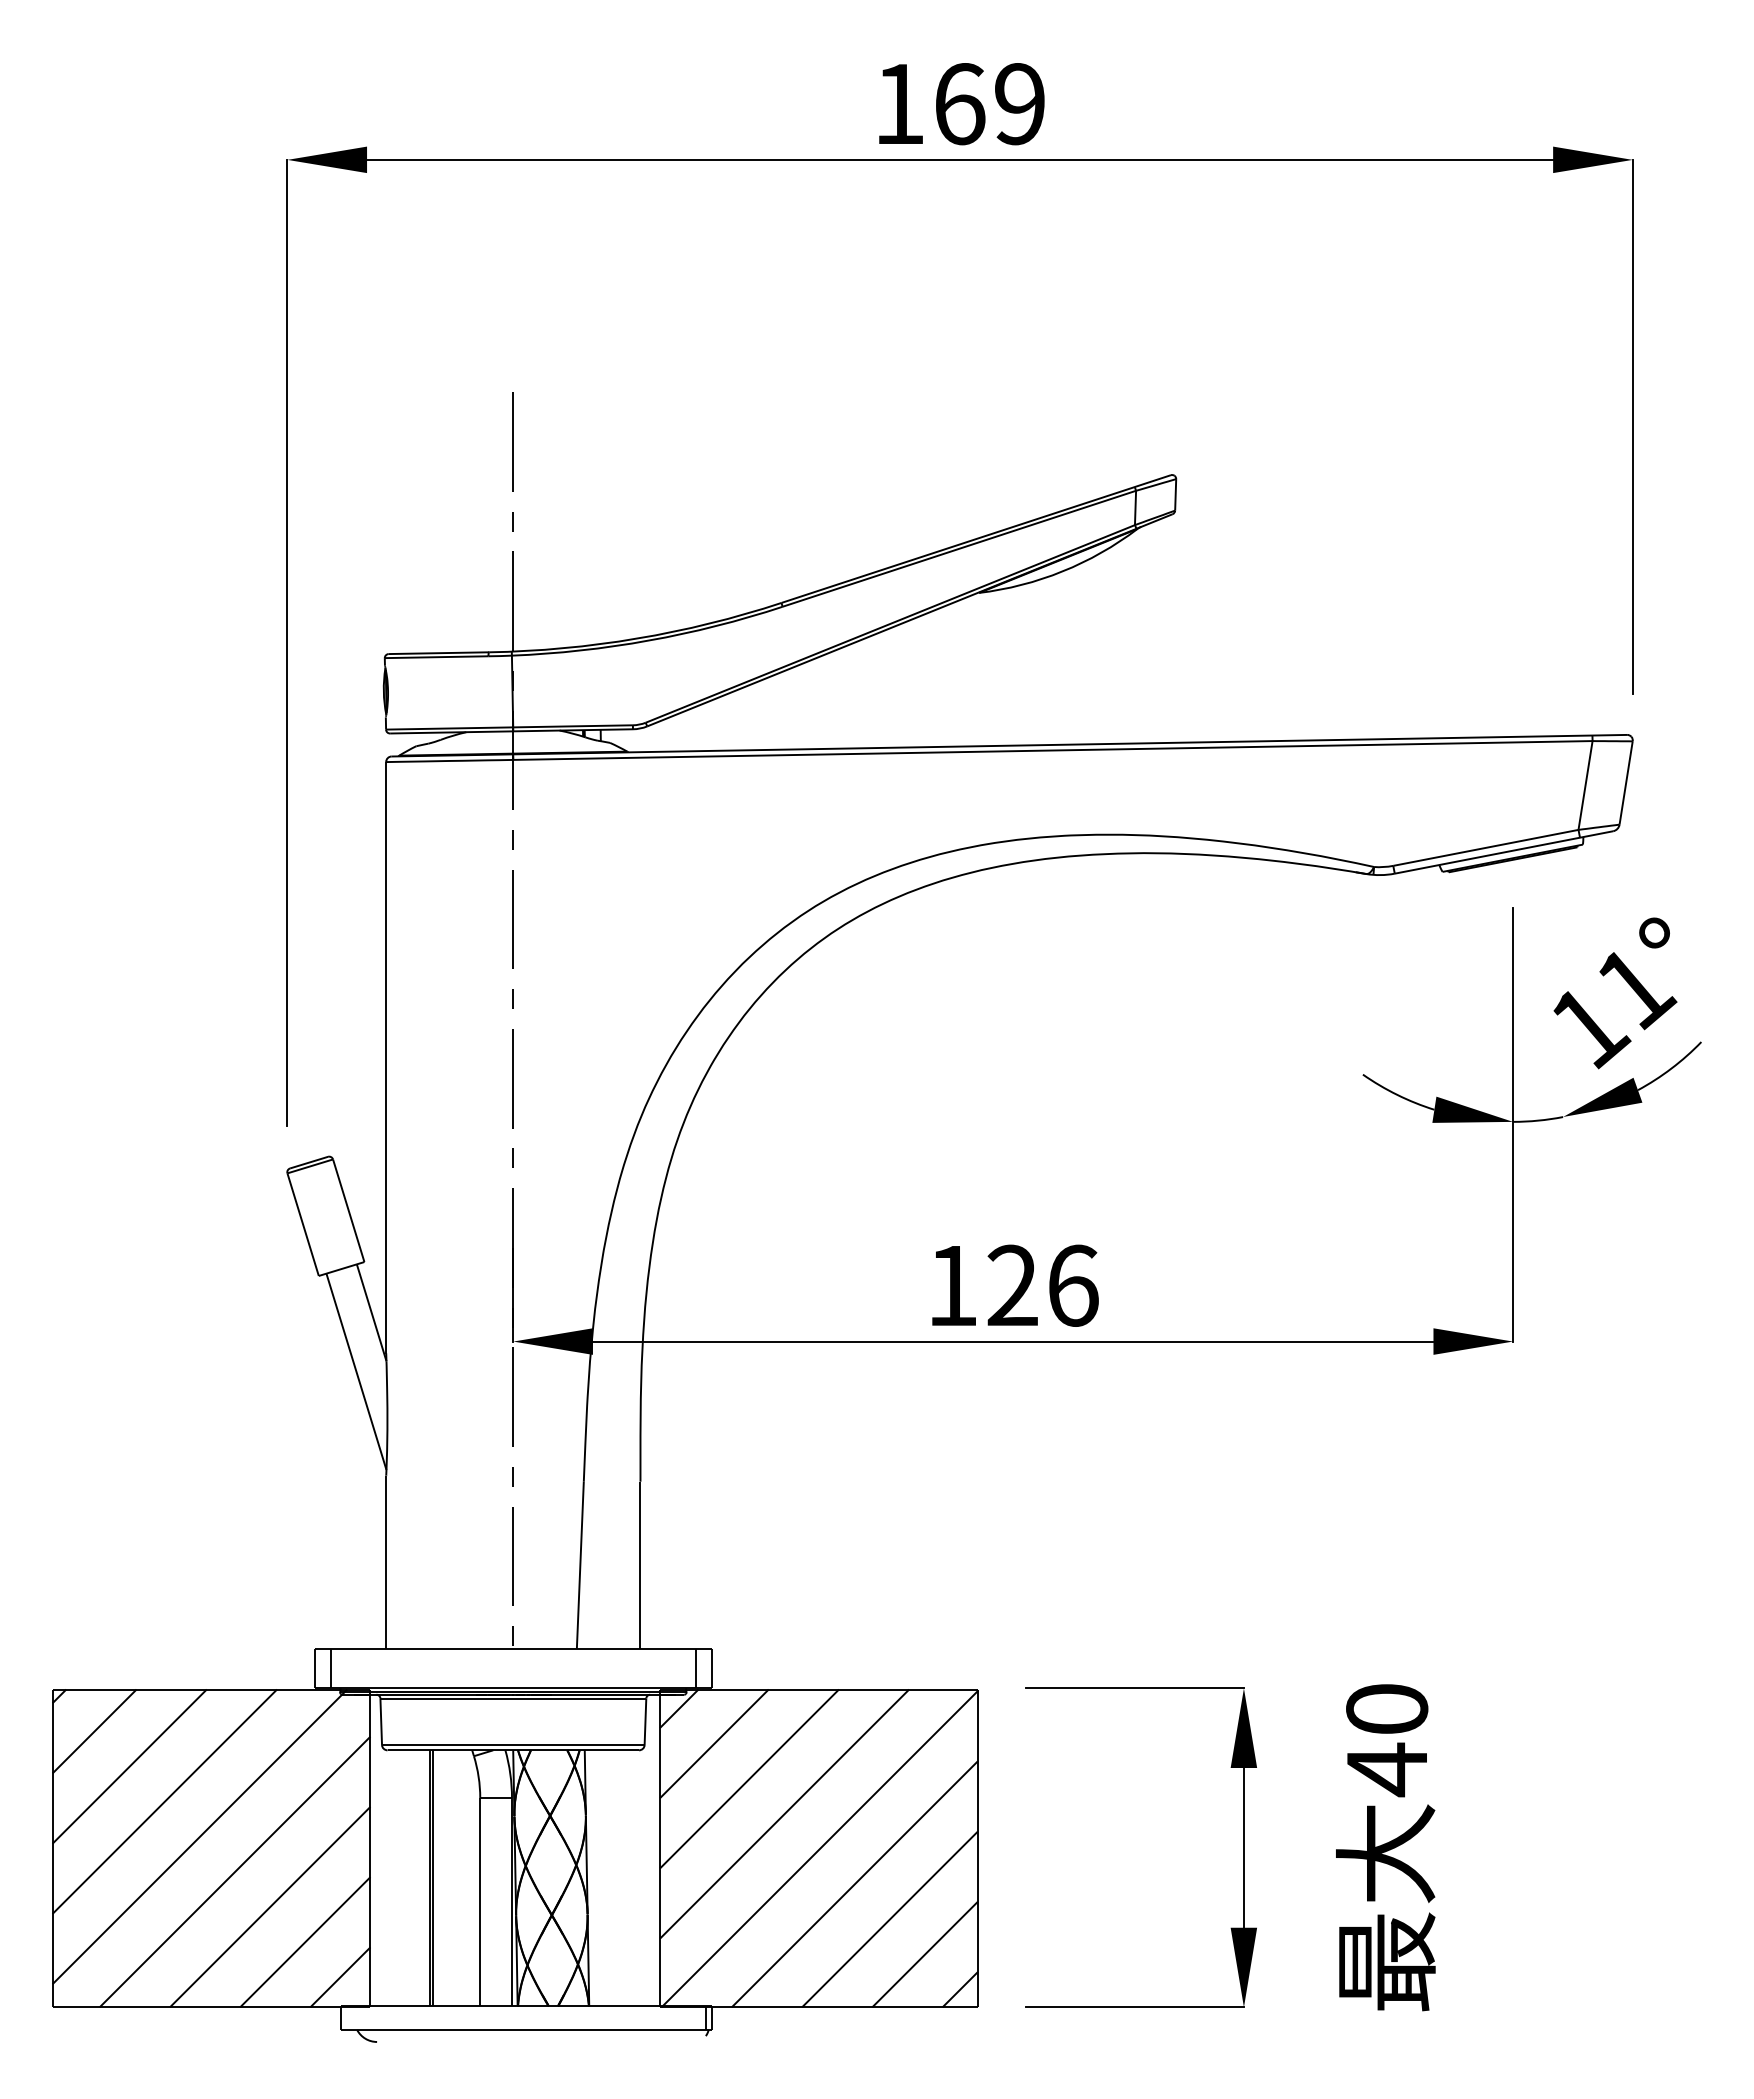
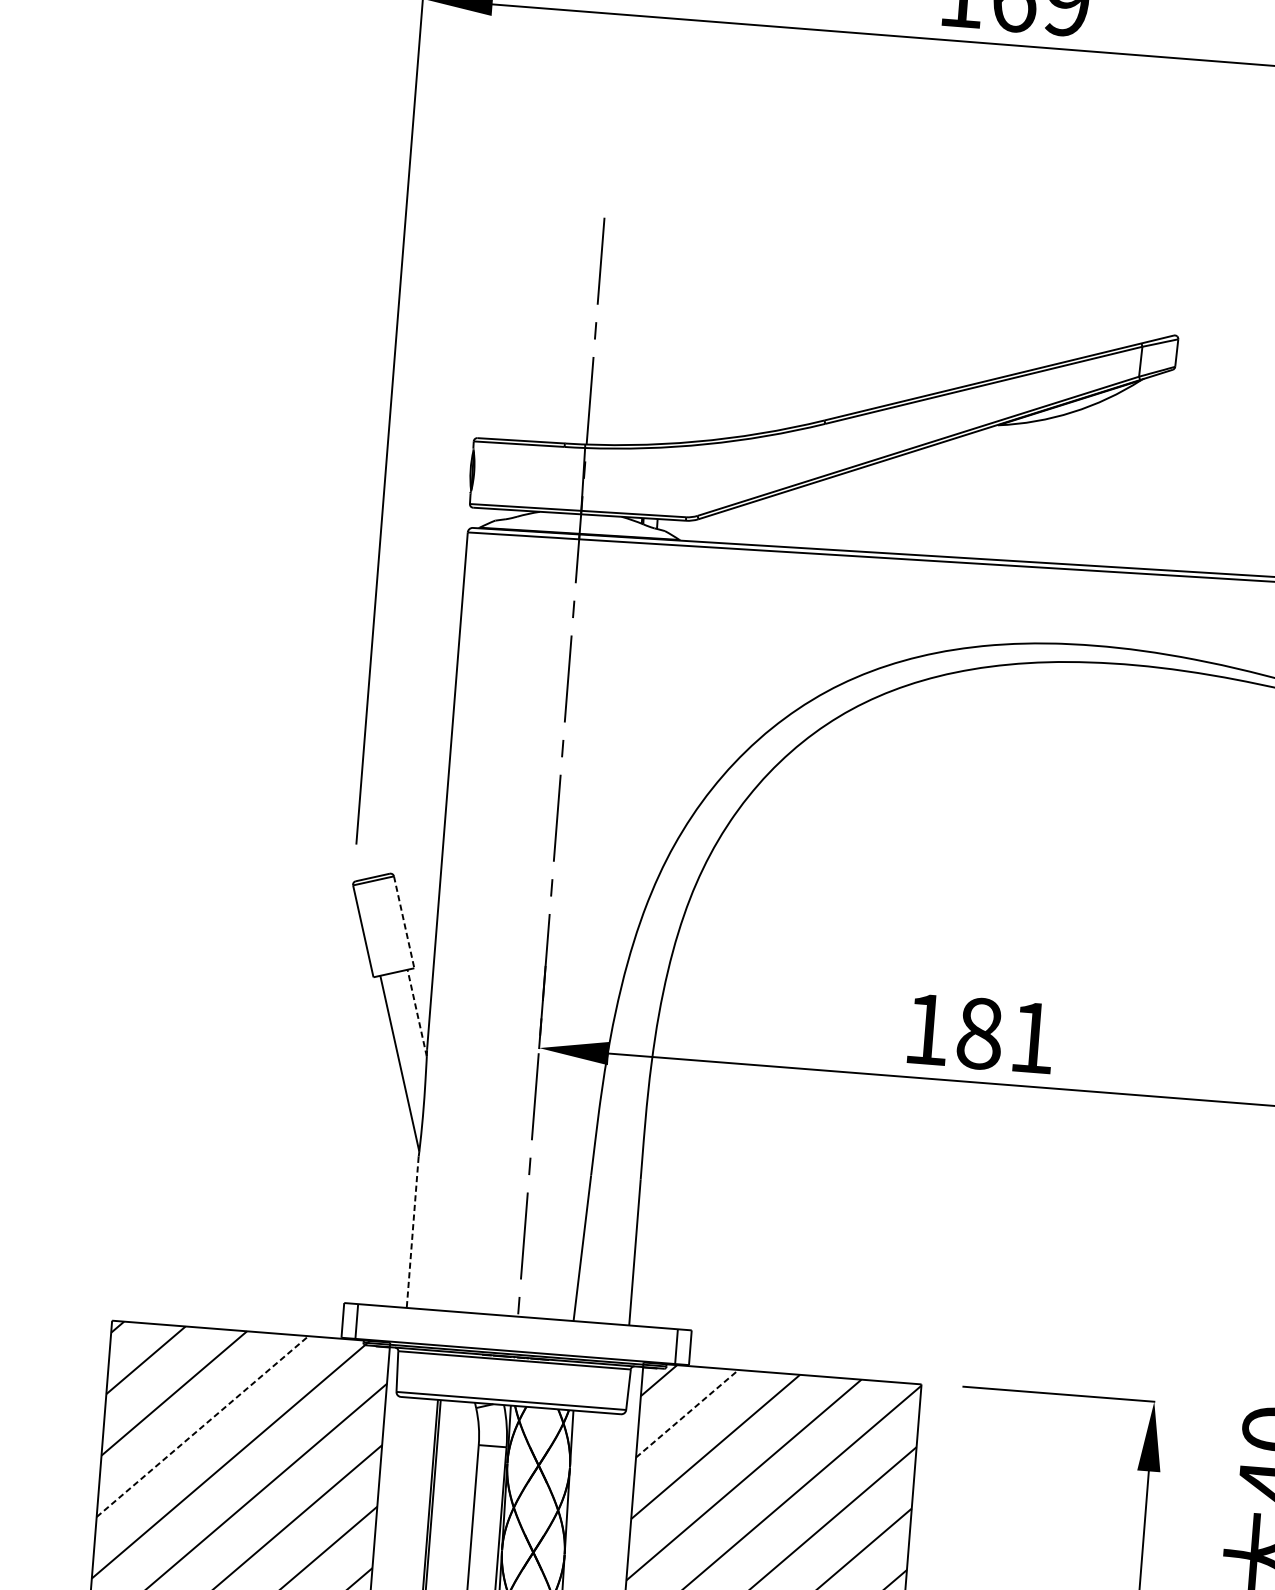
line: (348, 1210) -> (403, 922), solid -> dashed
text: (1042, 1285) -> (1005, 1035), 126 -> 181
line: (371, 1312) -> (417, 1012), solid -> dashed
line: (386, 1562) -> (412, 1232), solid -> dashed
line: (714, 1743) -> (687, 1413), solid -> dashed
line: (164, 1801) -> (202, 1426), solid -> dashed

